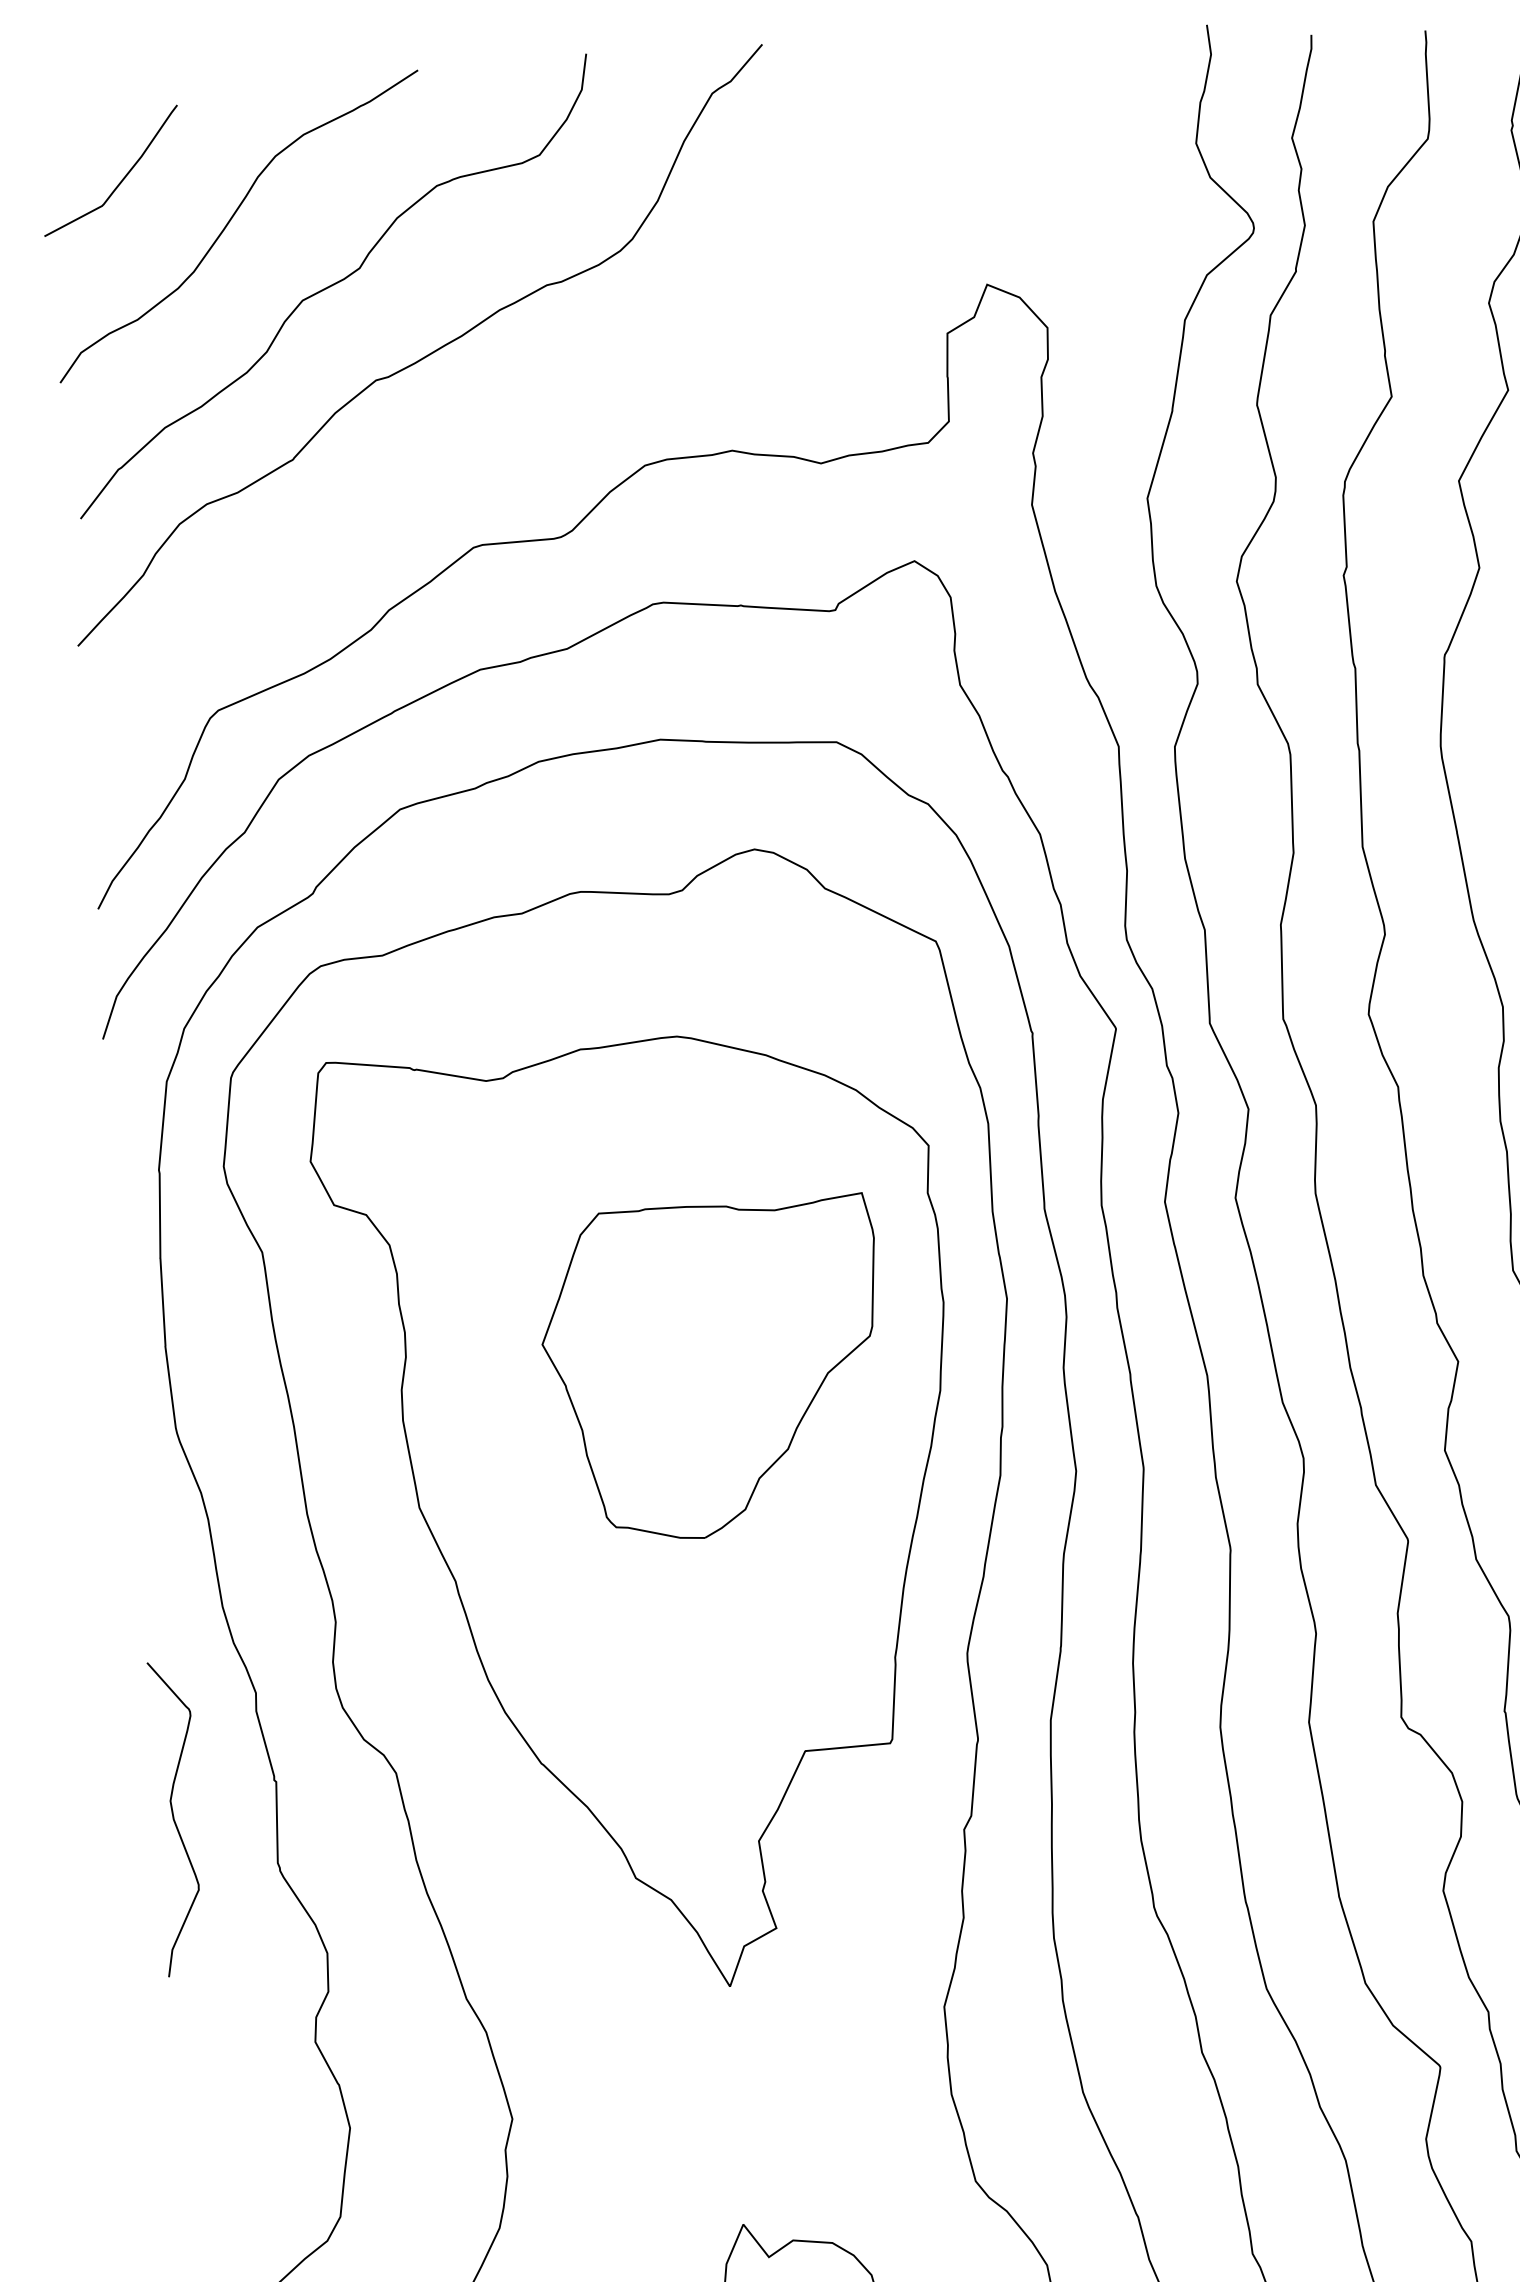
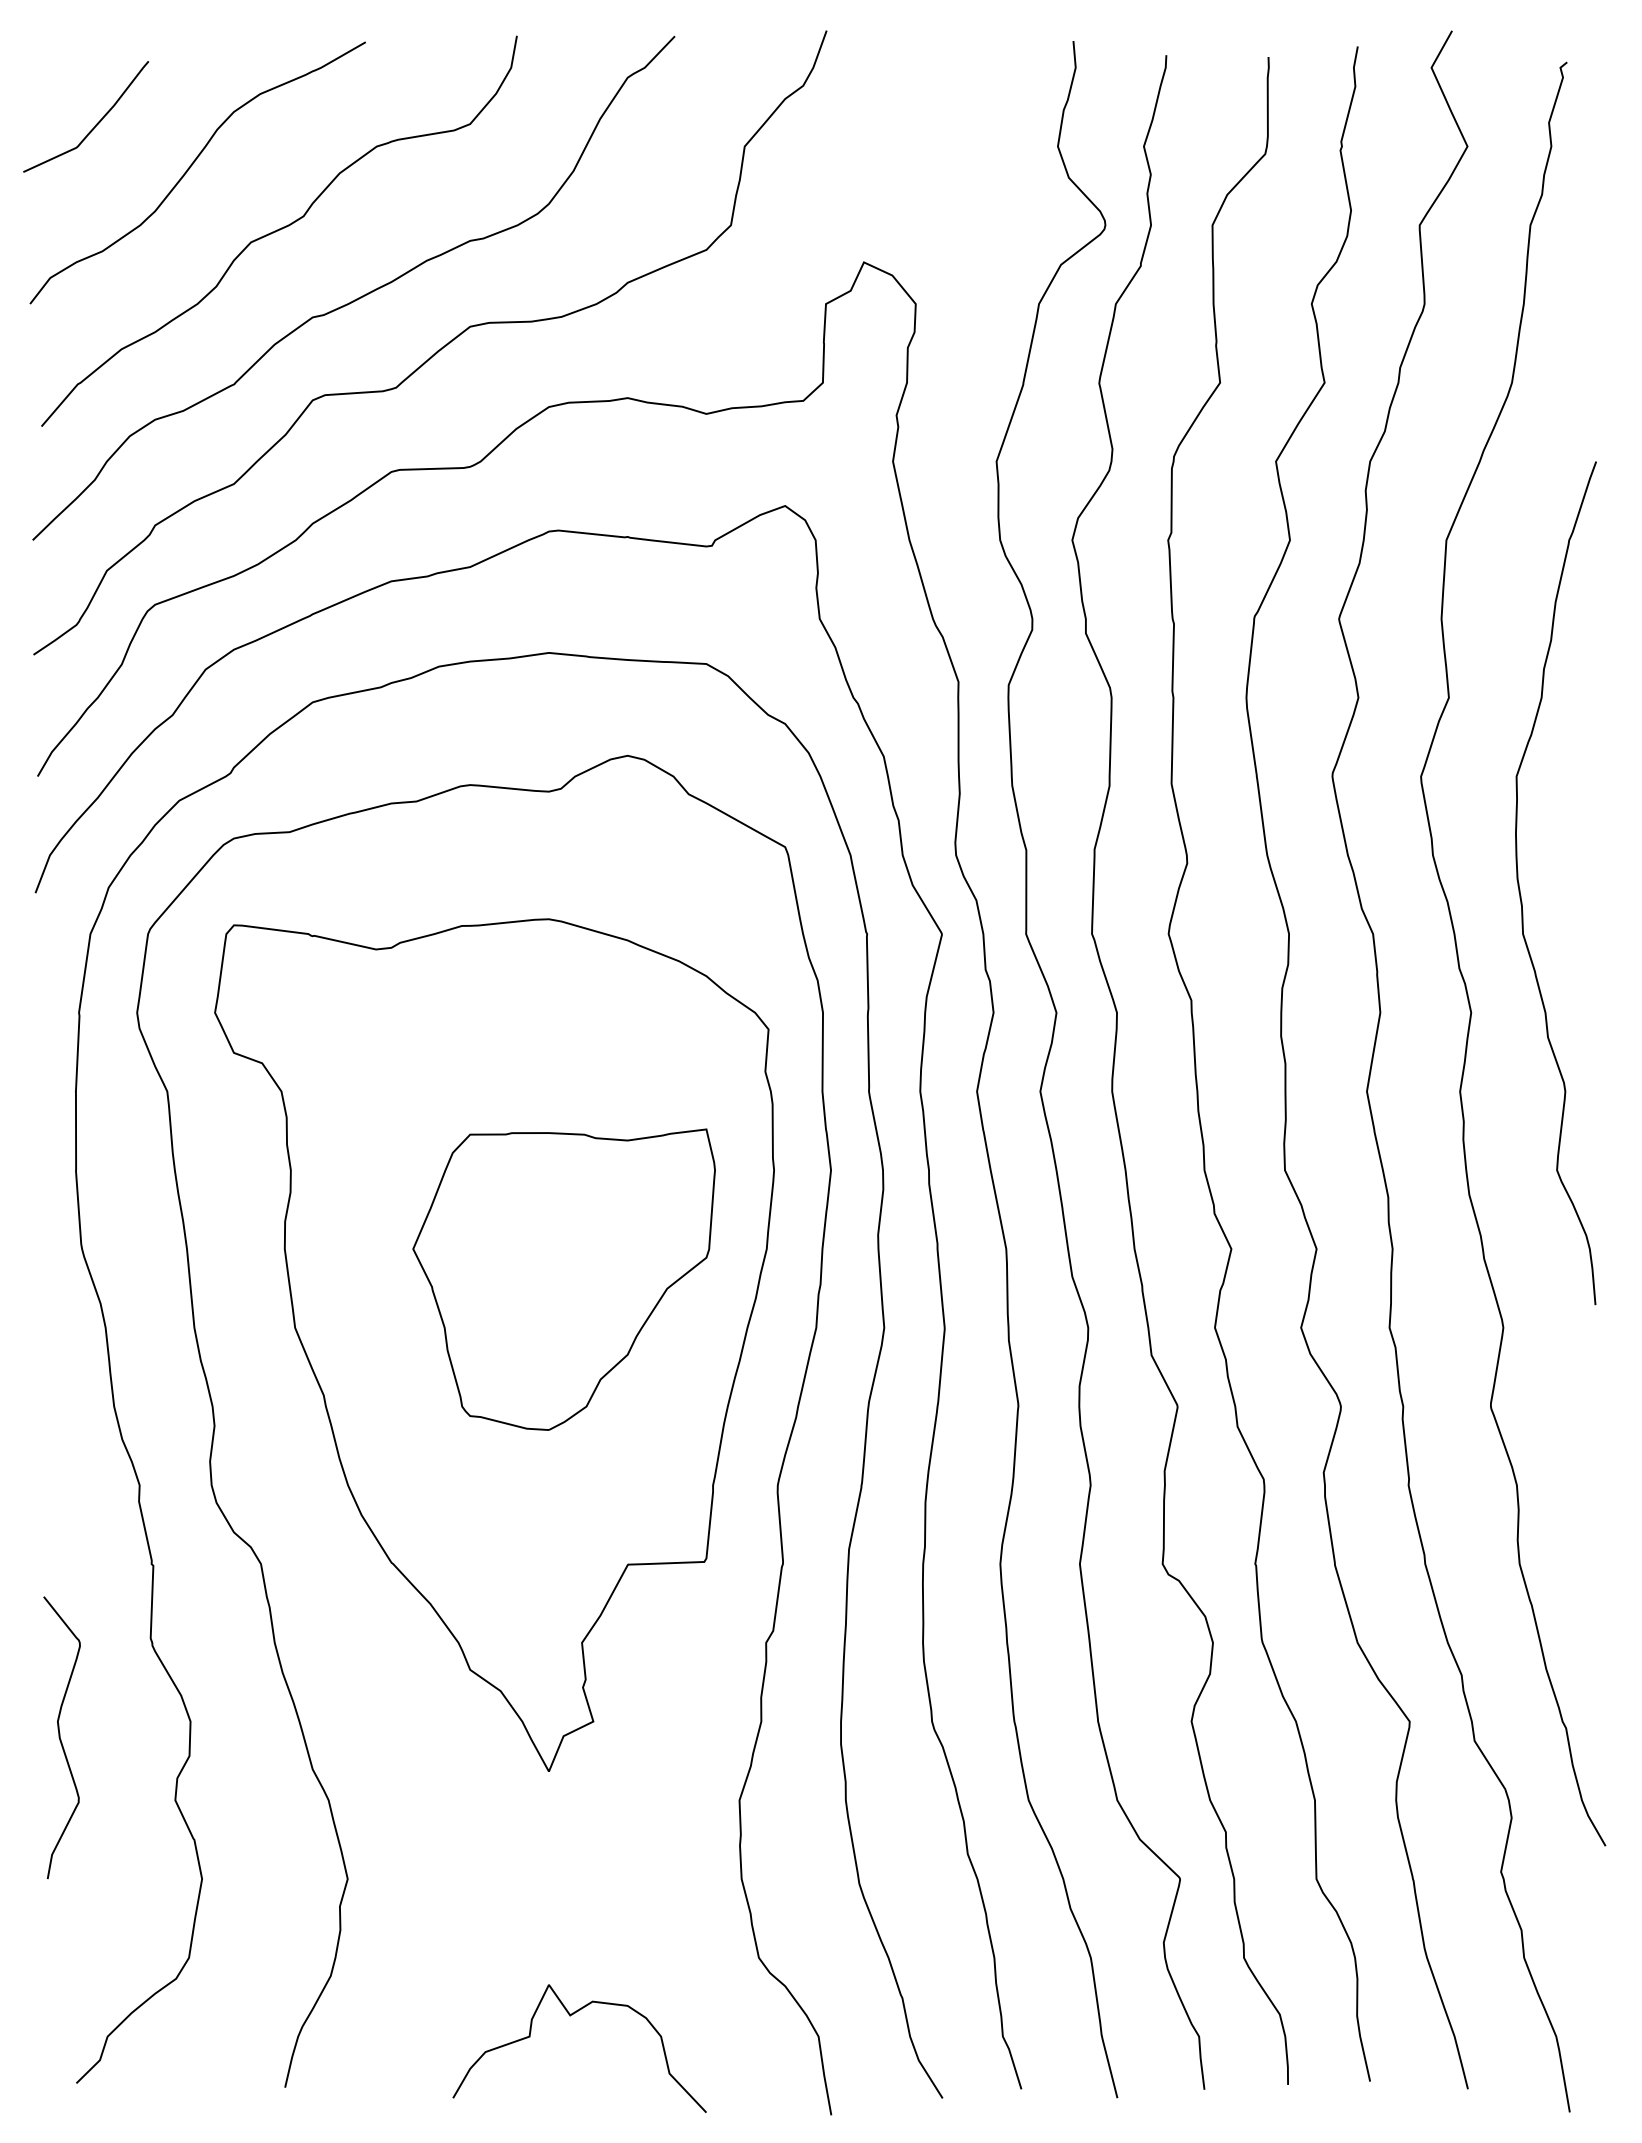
curve: (517, 409) -> (437, 350), added
part: (711, 1369) -> (563, 1279), moved
curve: (174, 1818) -> (60, 1737), moved

